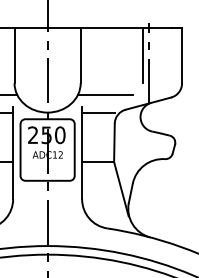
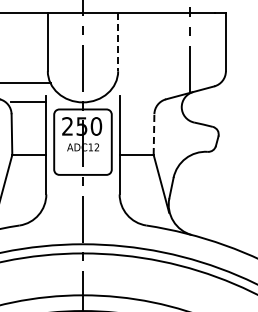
line: (143, 55) -> (184, 41), removed
line: (81, 56) -> (118, 42), solid -> dashed
line: (105, 94) -> (144, 83), removed
line: (97, 112) -> (136, 102), removed
line: (114, 142) -> (154, 134), solid -> dashed

